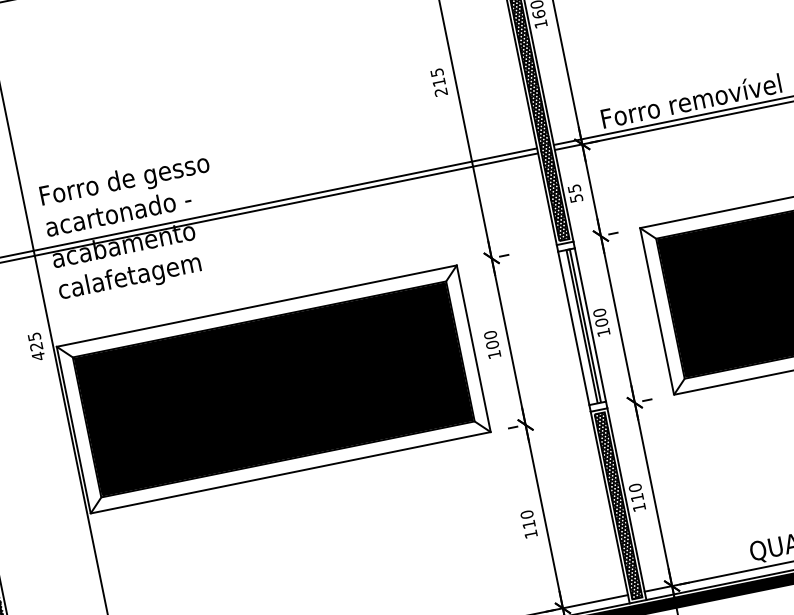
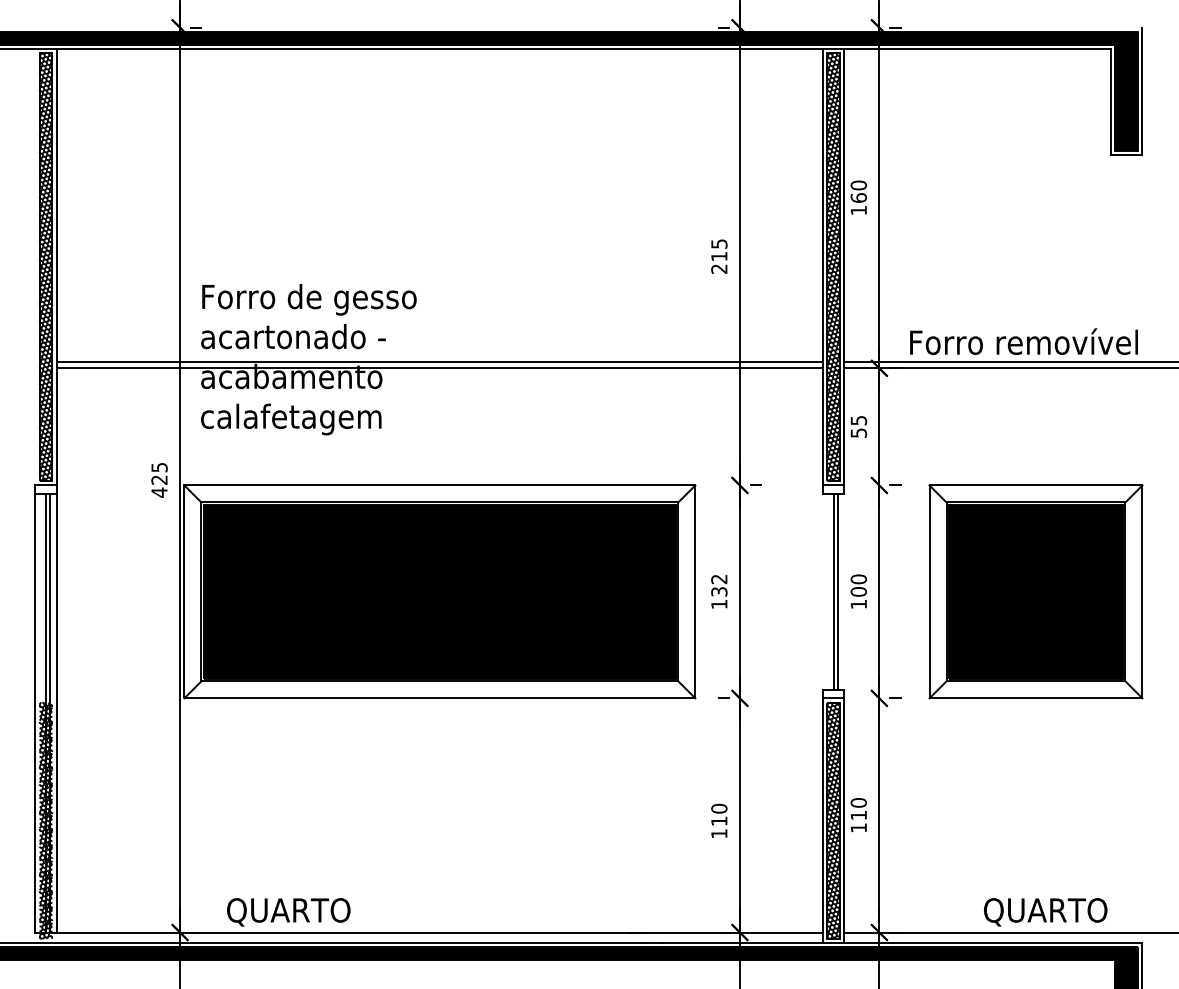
line: (590, 324) -> (844, 591), removed
line: (574, 328) -> (823, 591), removed
text: (491, 339) -> (719, 585), 100 -> 132

